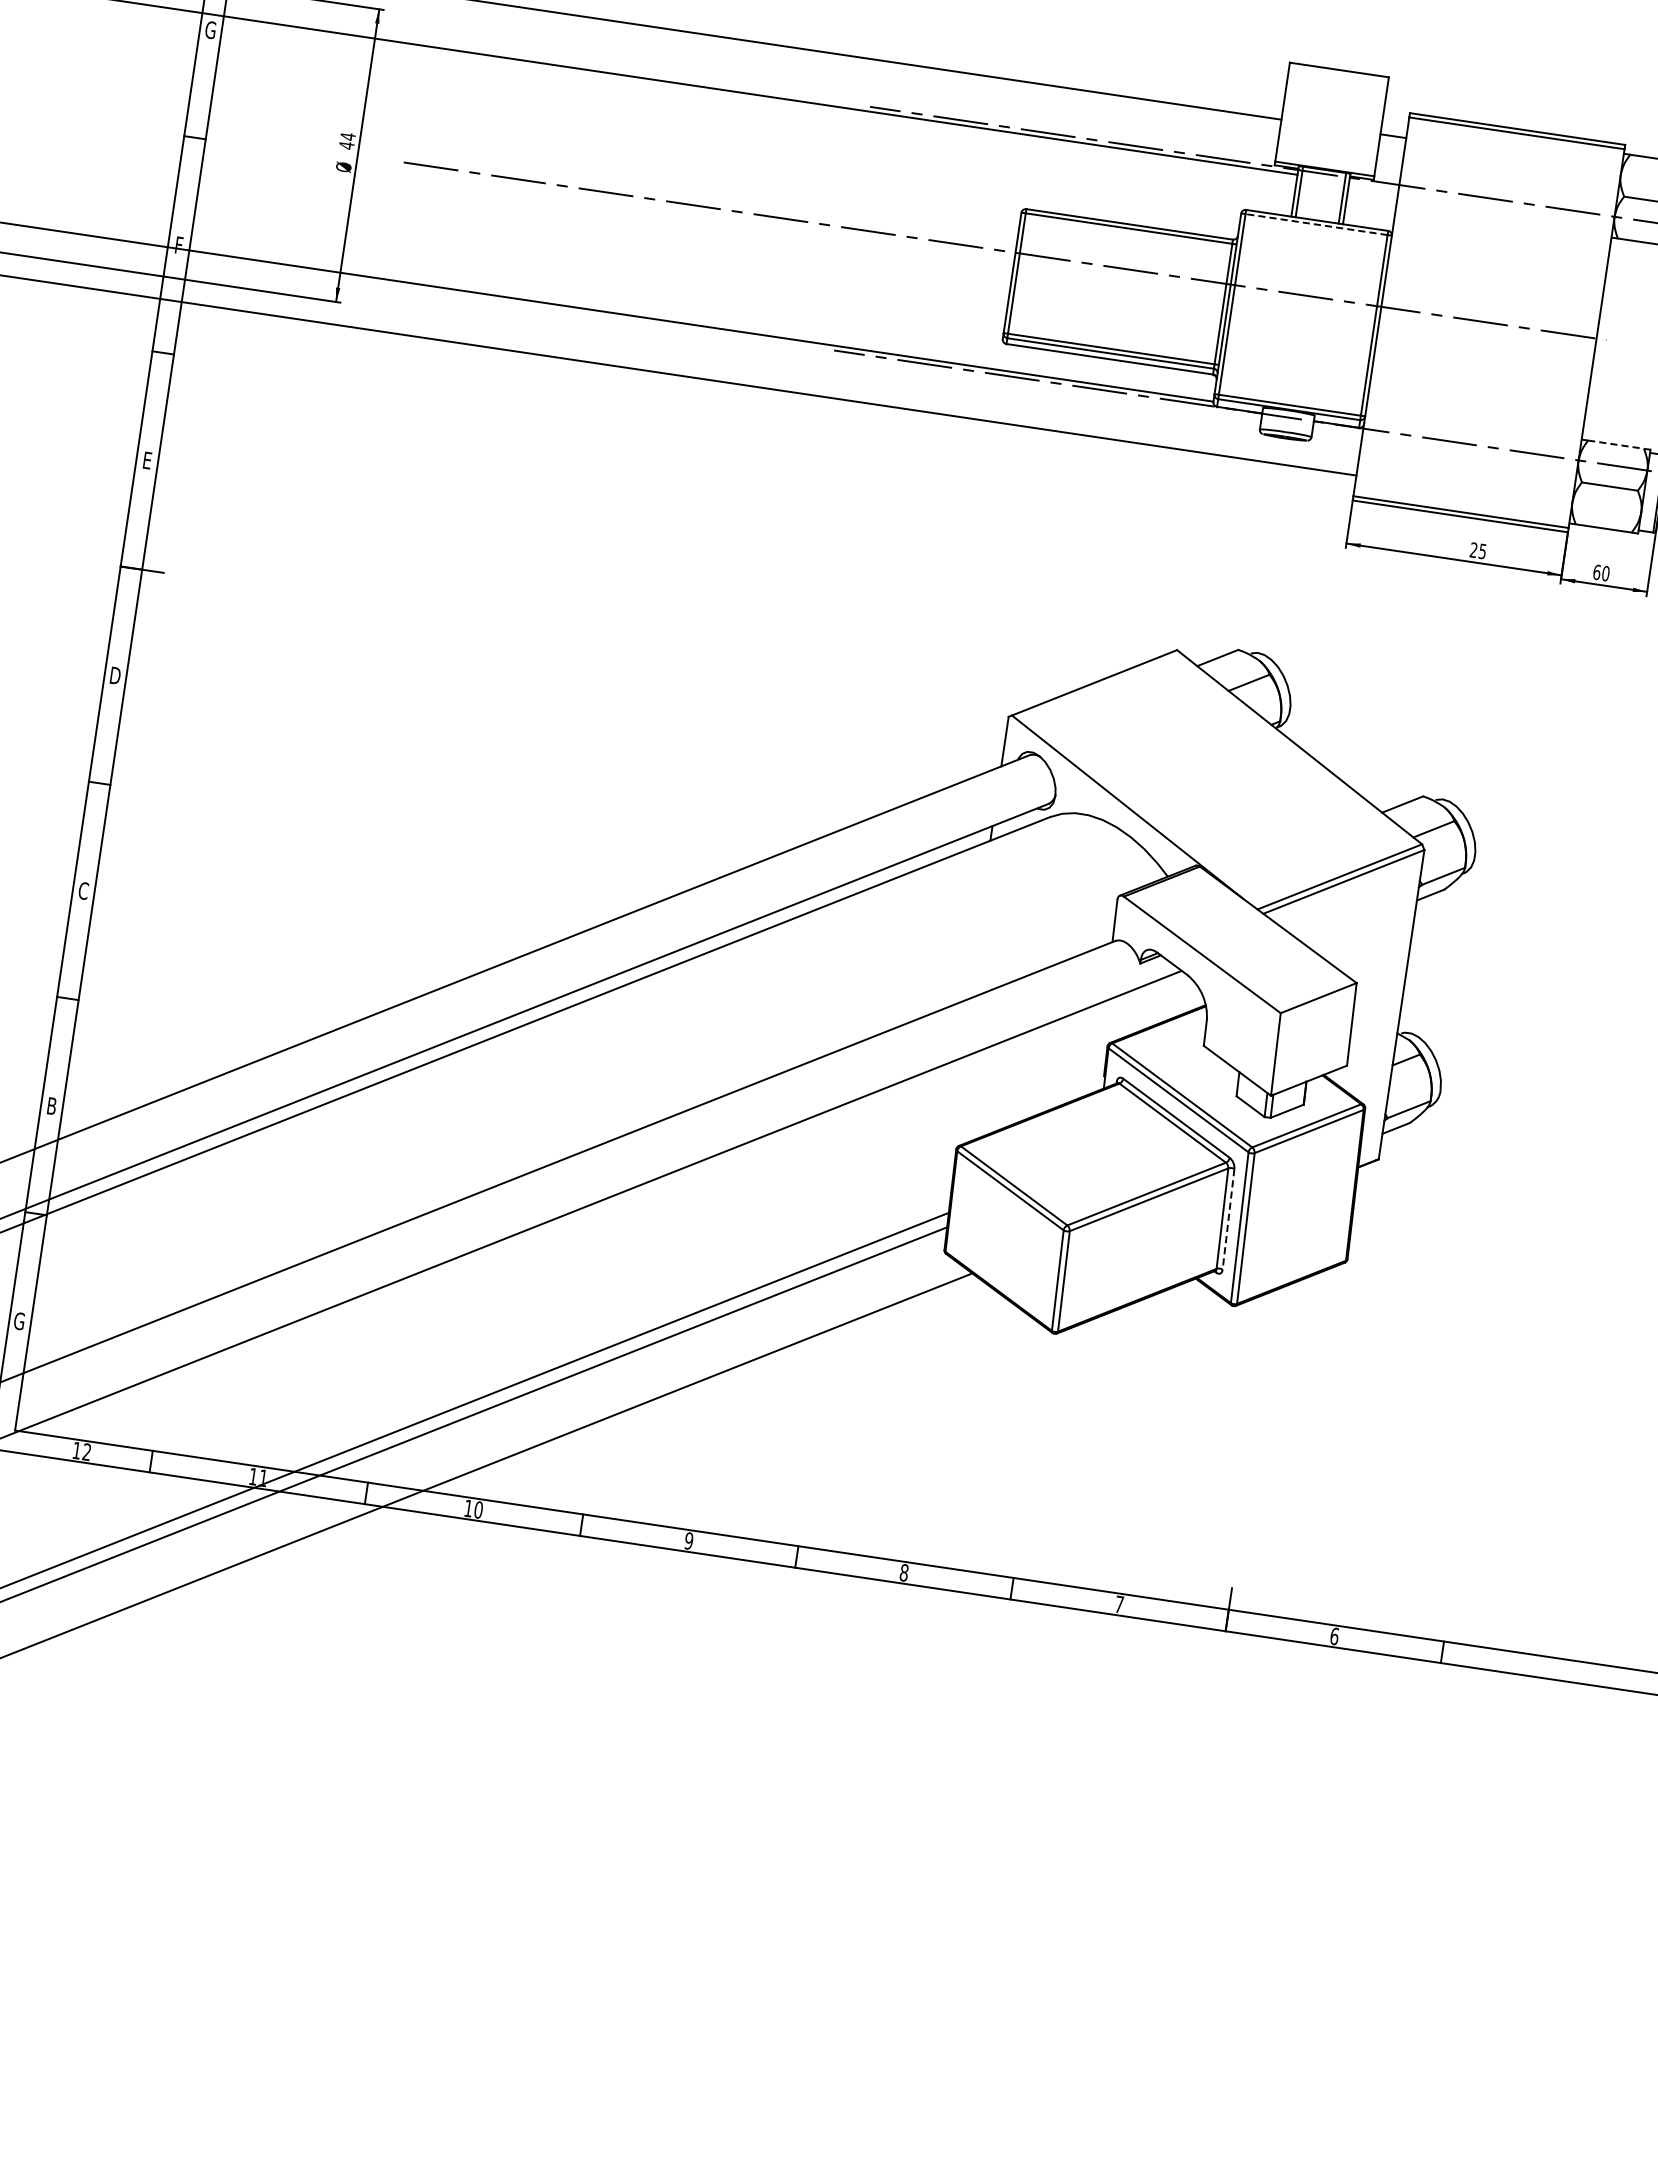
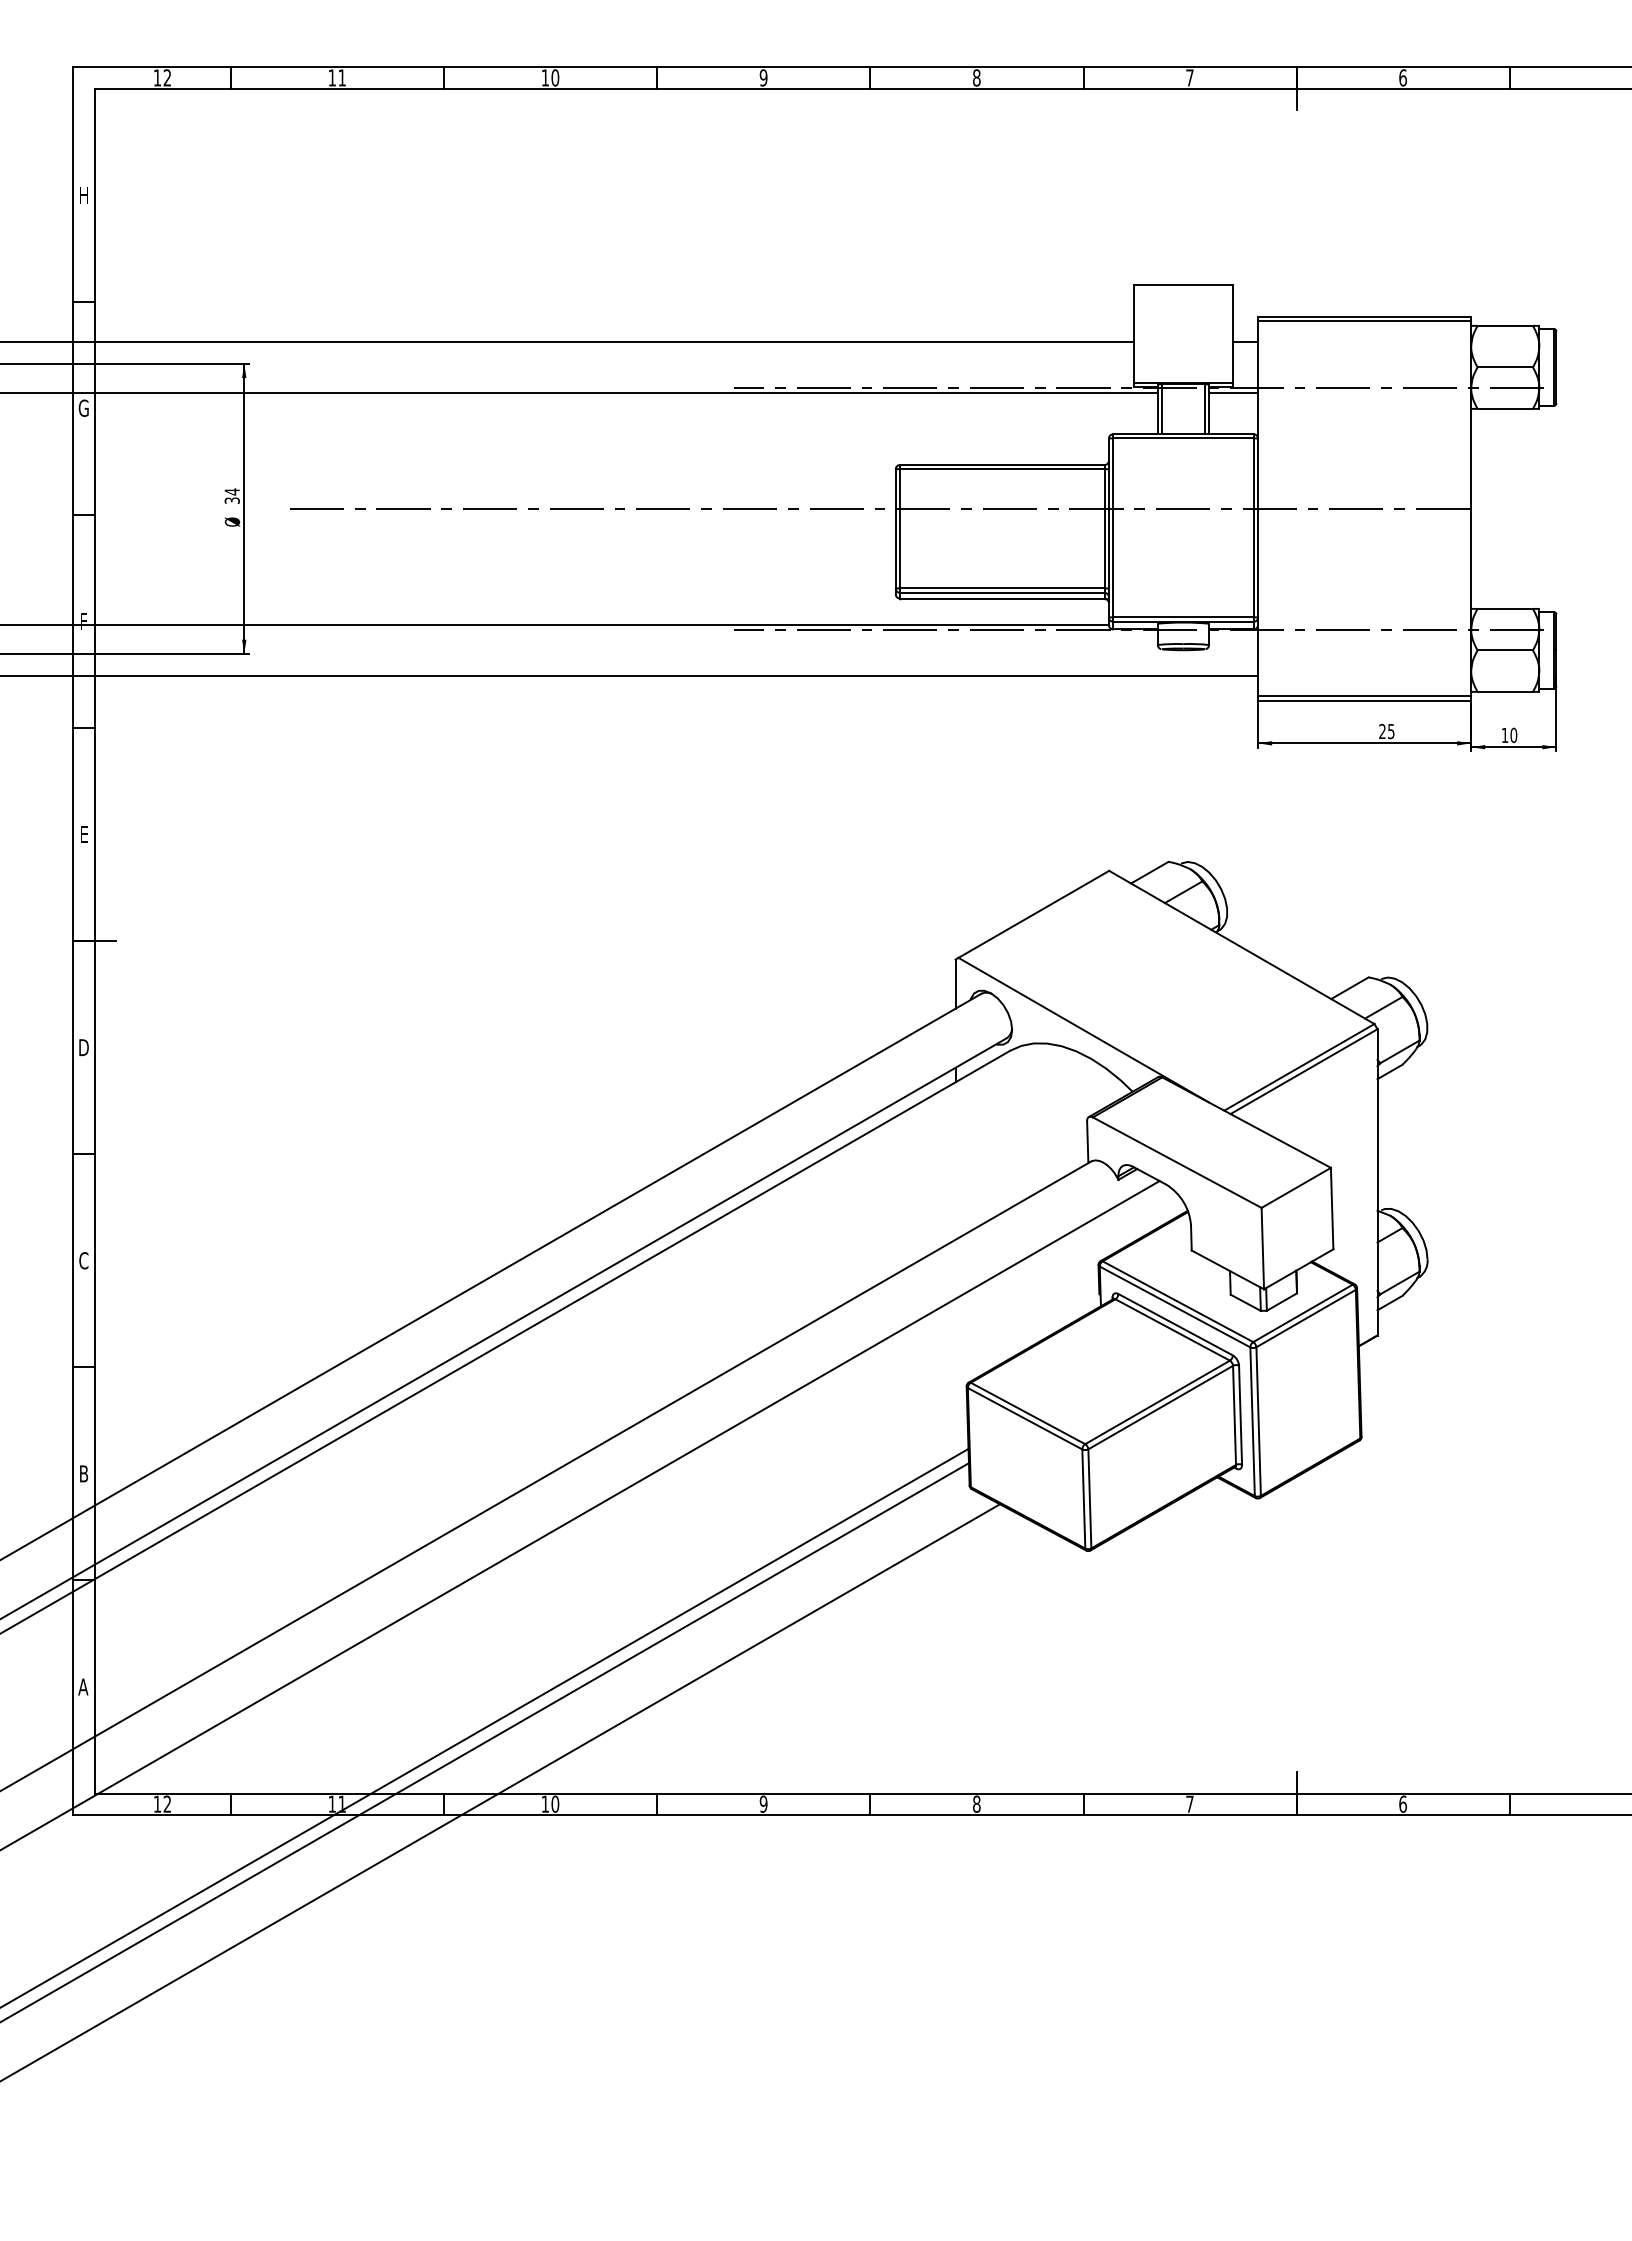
text: (346, 145) -> (231, 500), 44 -> 34
line: (1373, 185) -> (1233, 392), added
line: (1315, 224) -> (1182, 438), dashed -> solid
line: (1616, 444) -> (1505, 608), dashed -> solid
text: (1596, 572) -> (1504, 735), 60 -> 10
line: (1228, 1219) -> (1240, 1415), dashed -> solid
text: (19, 1320) -> (83, 1686), G -> A

